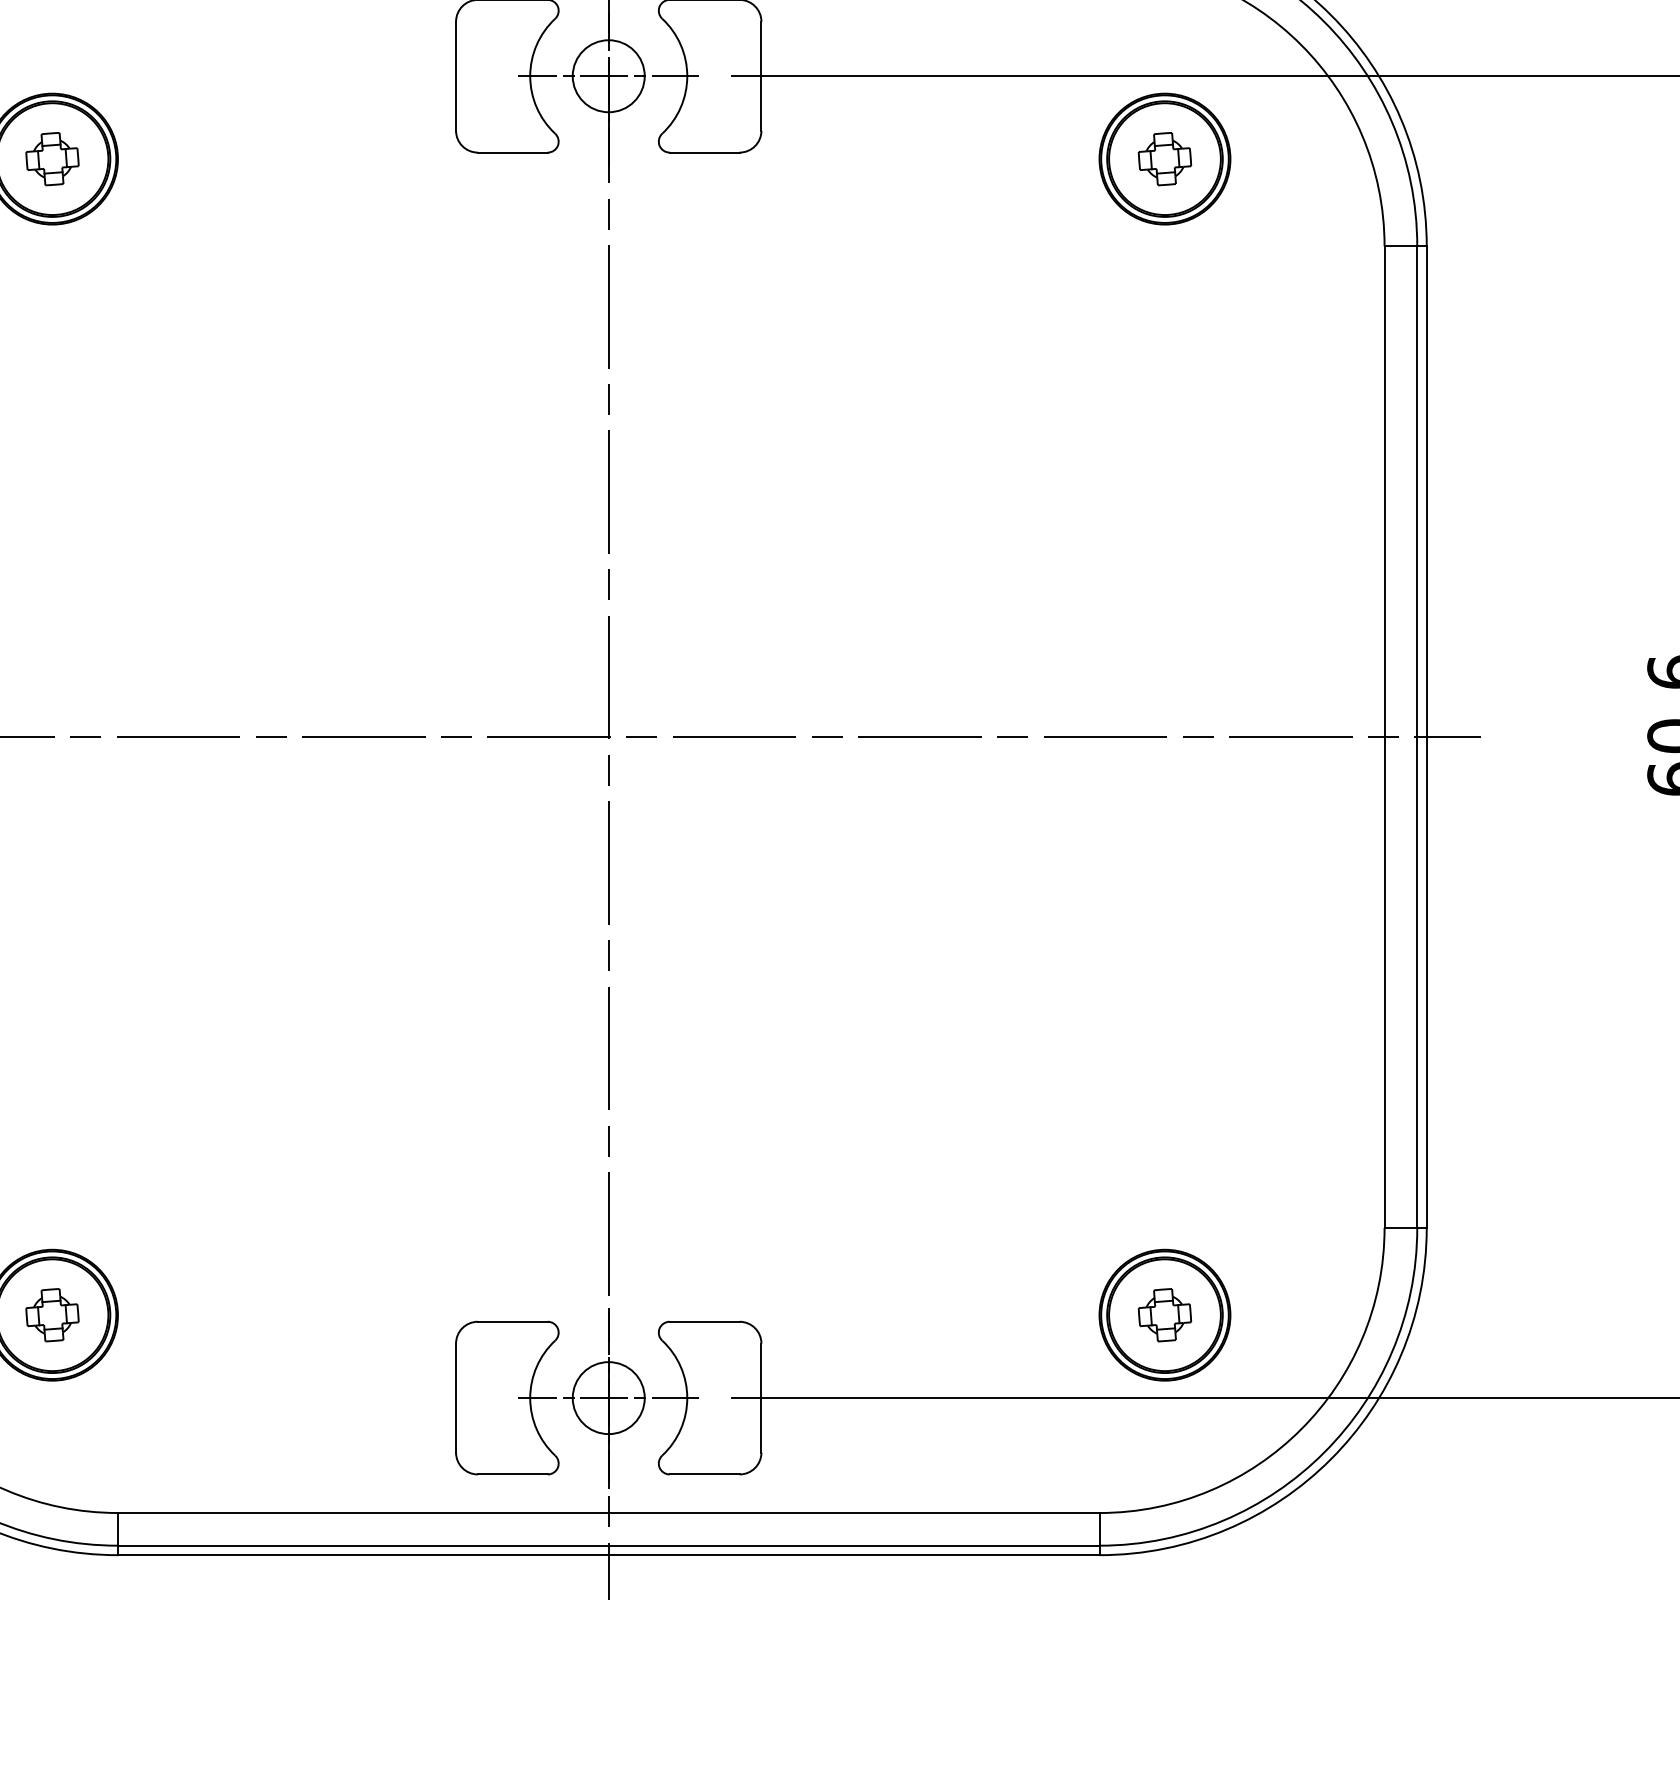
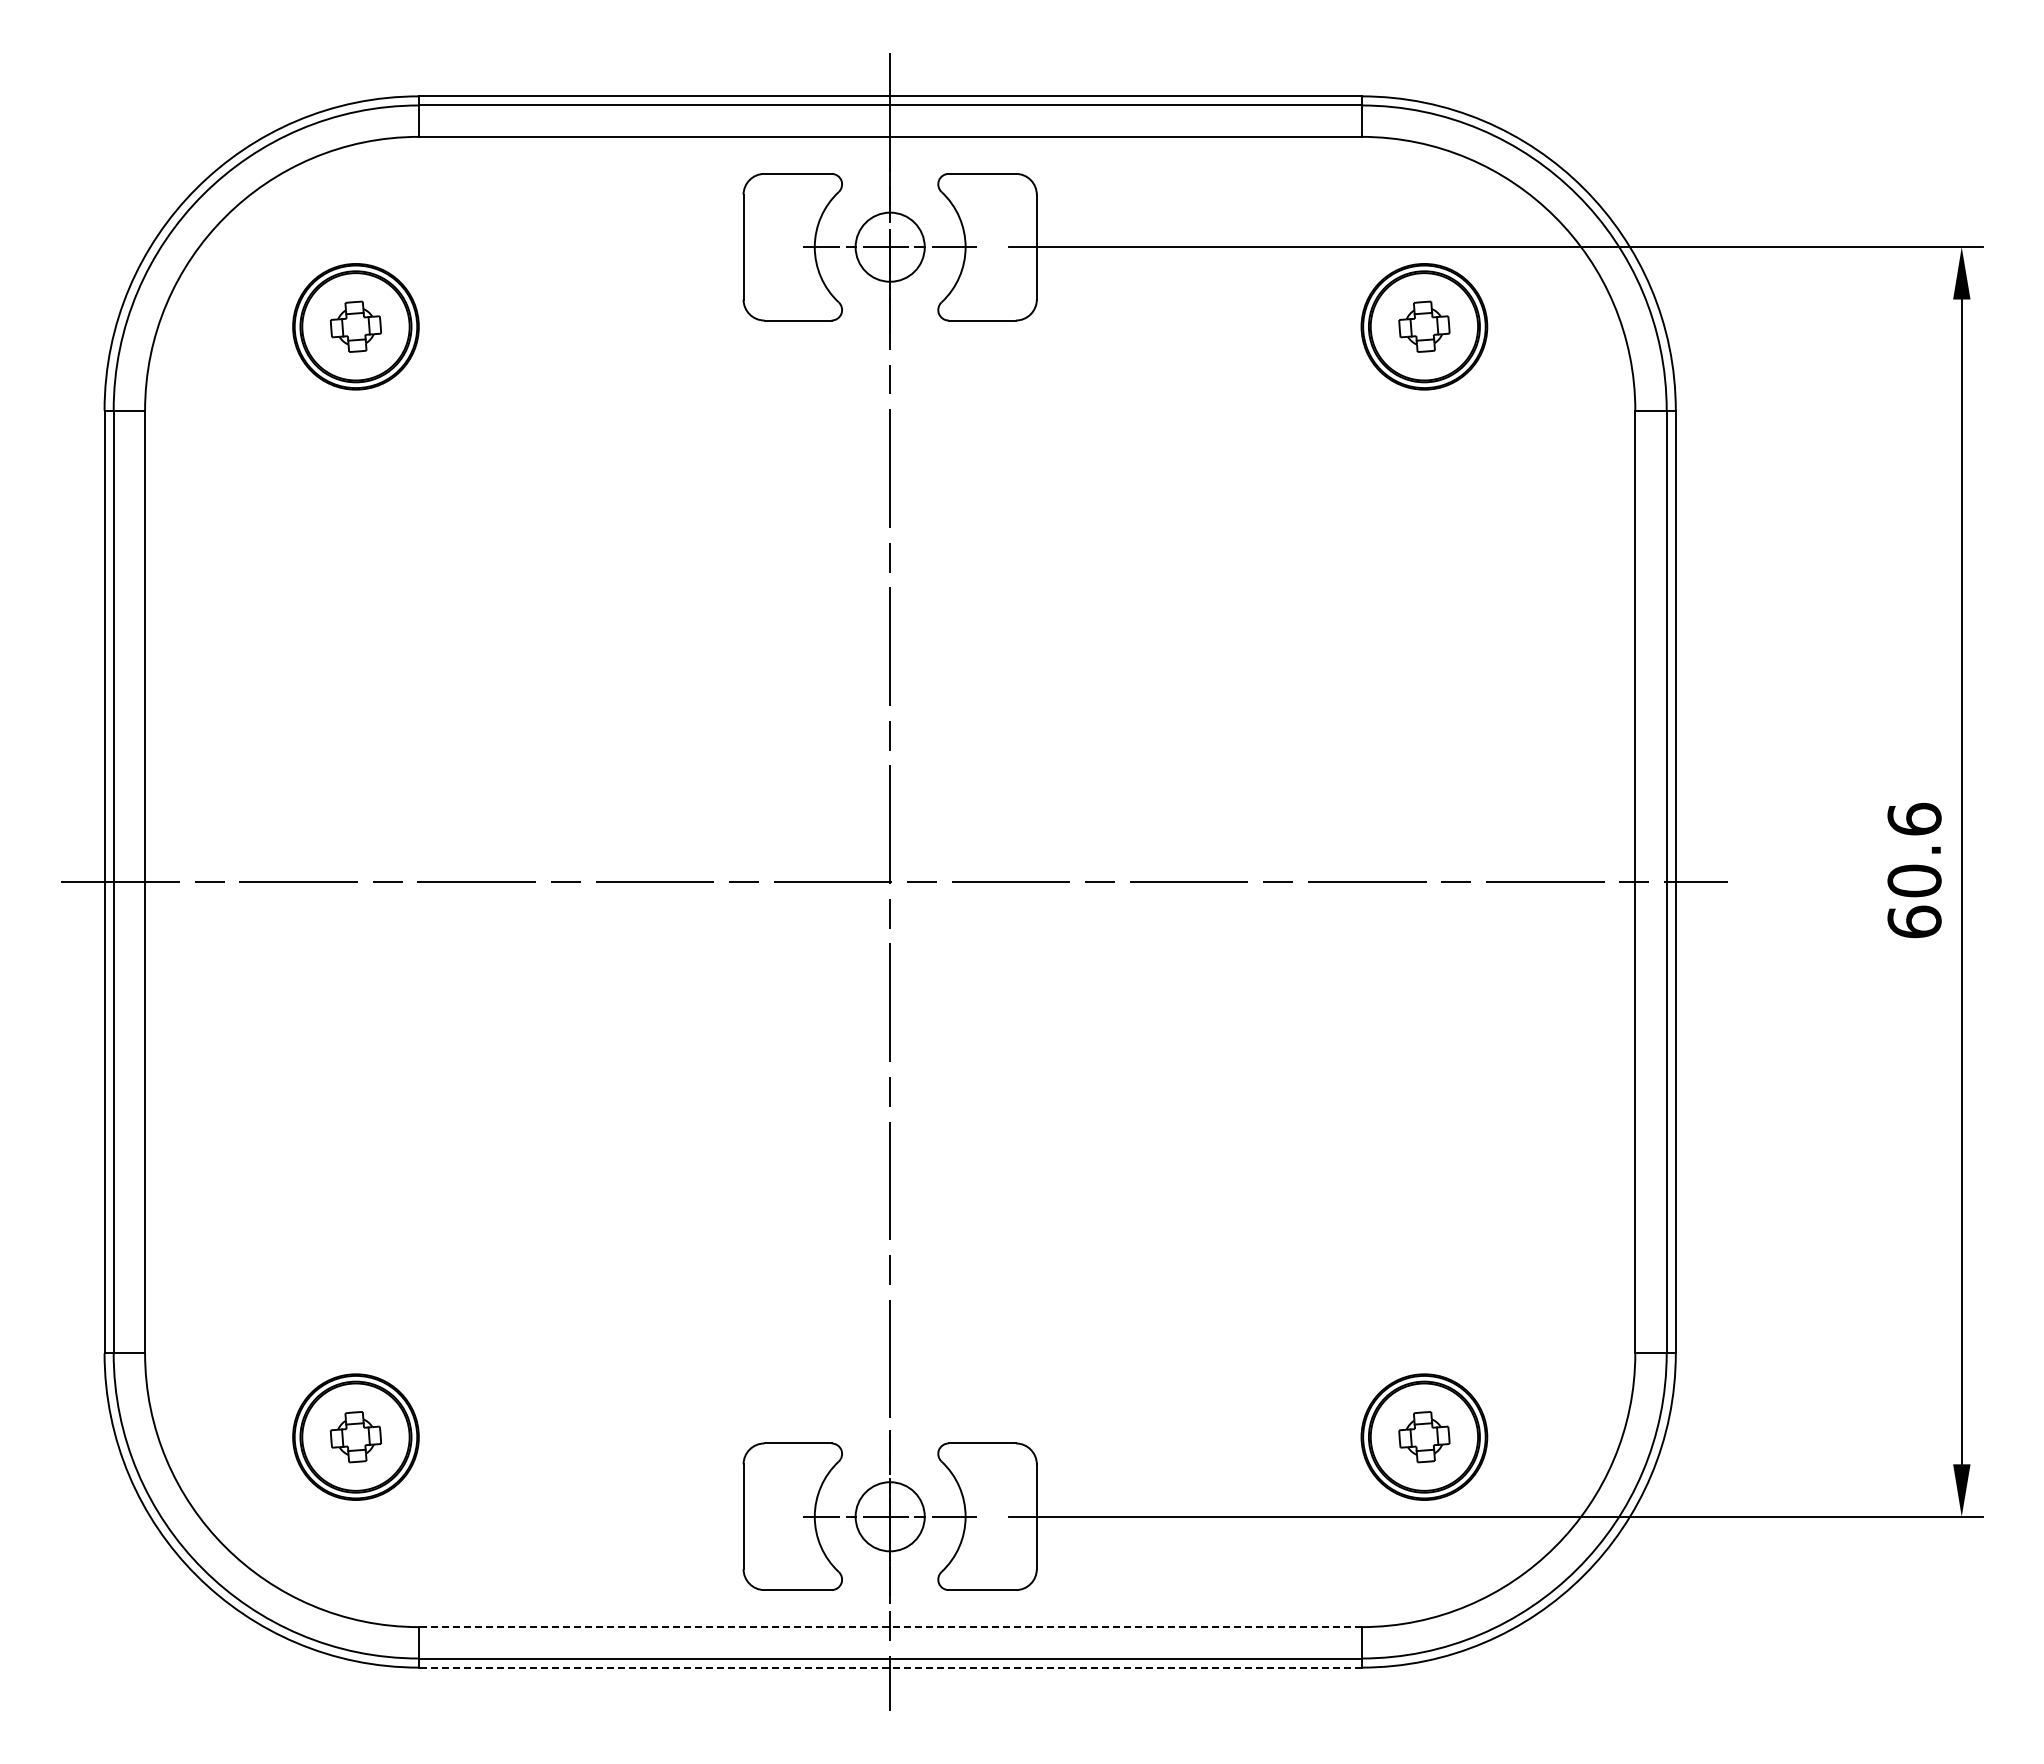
line: (608, 1513) -> (889, 1627), solid -> dashed
line: (608, 1555) -> (889, 1667), solid -> dashed

